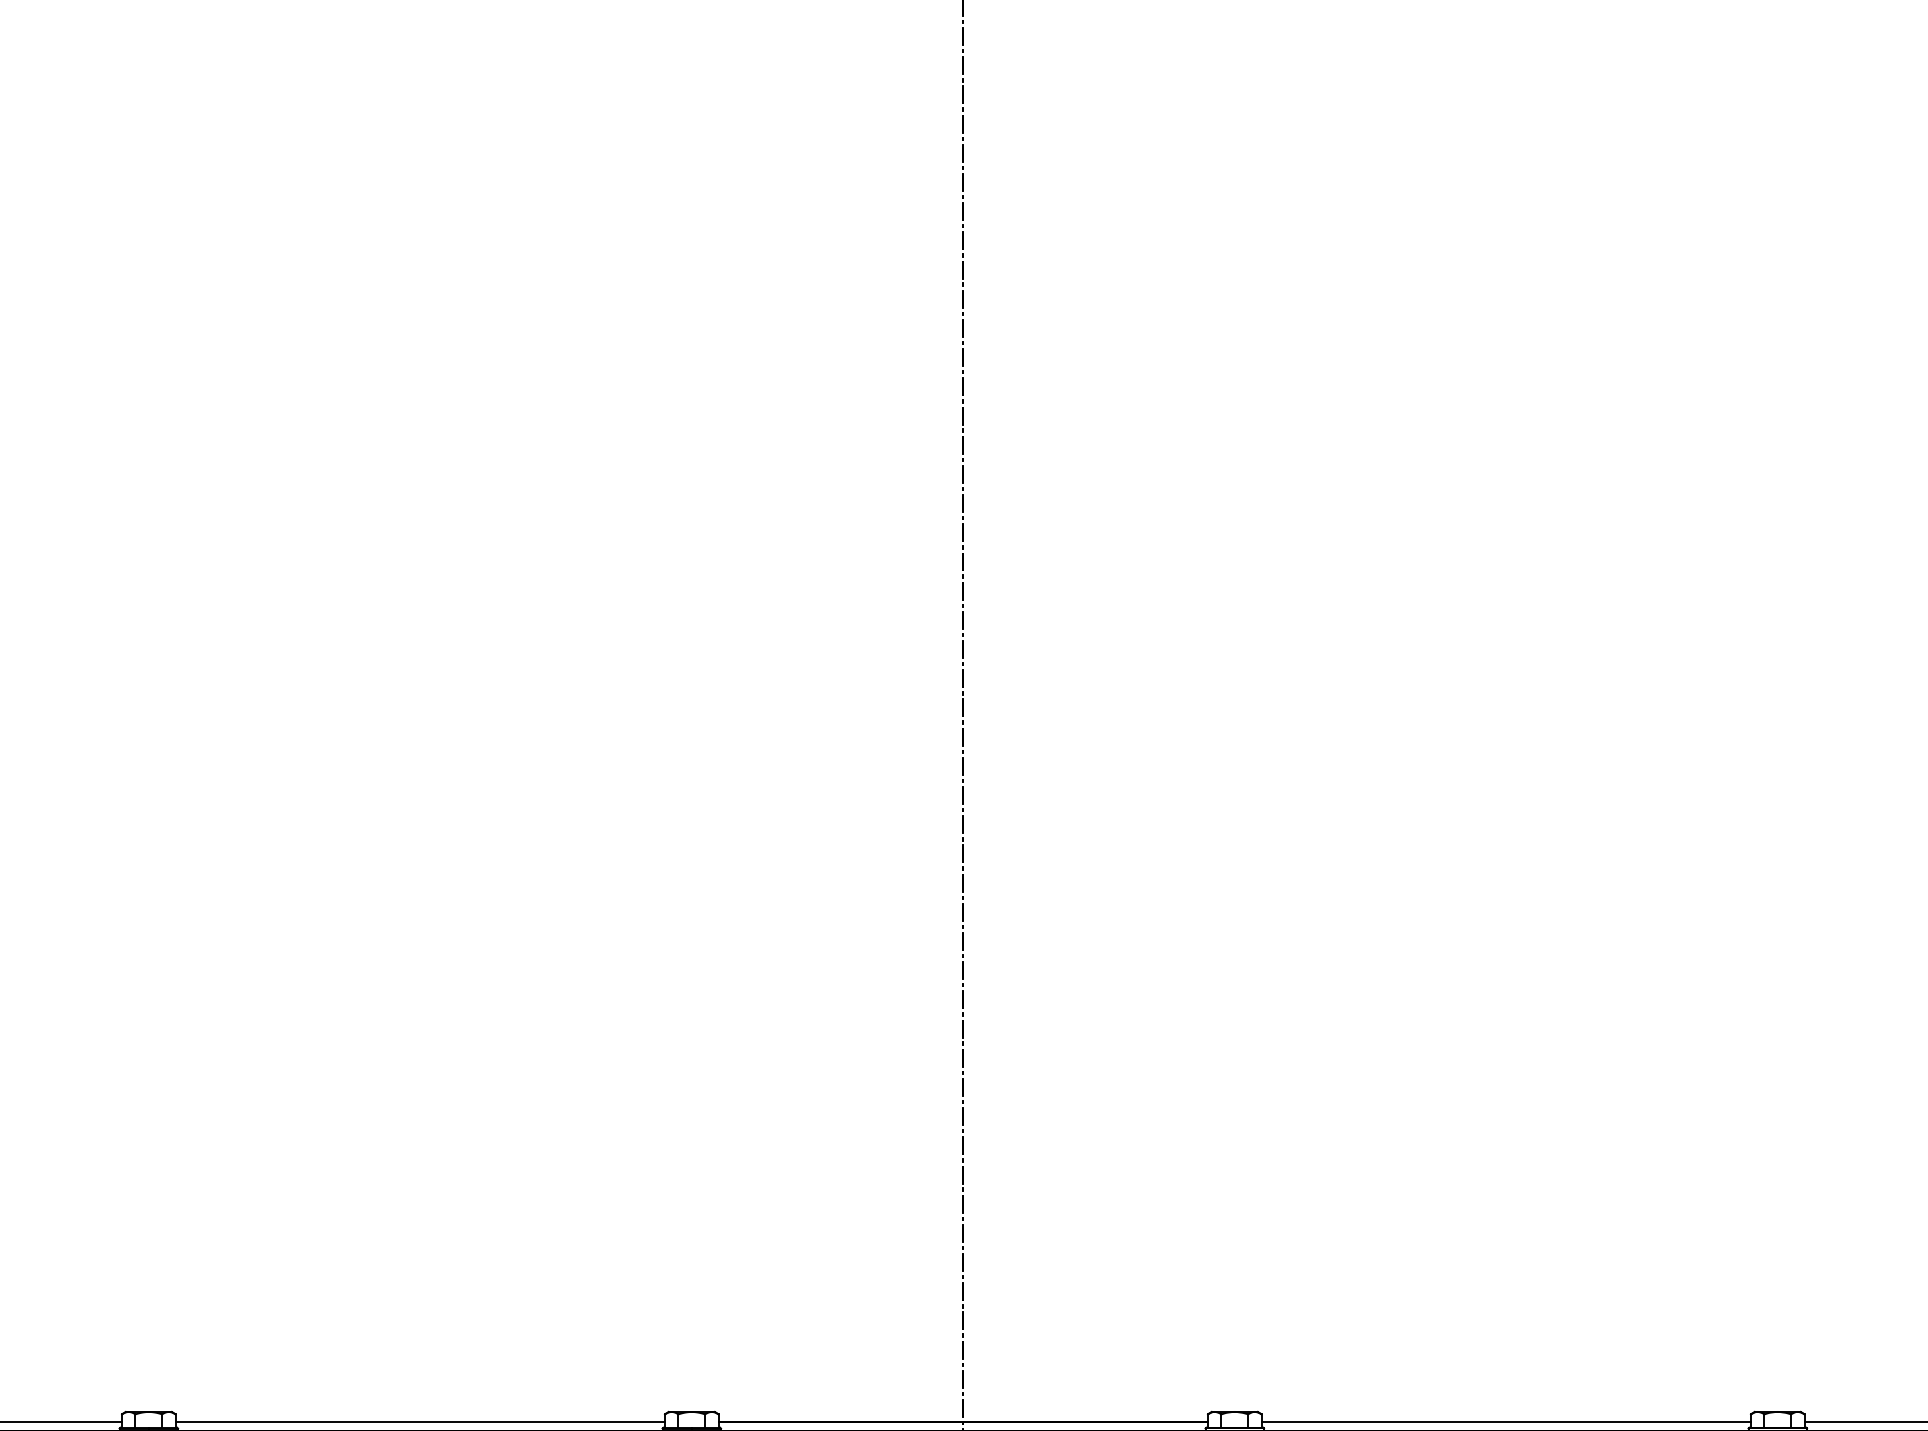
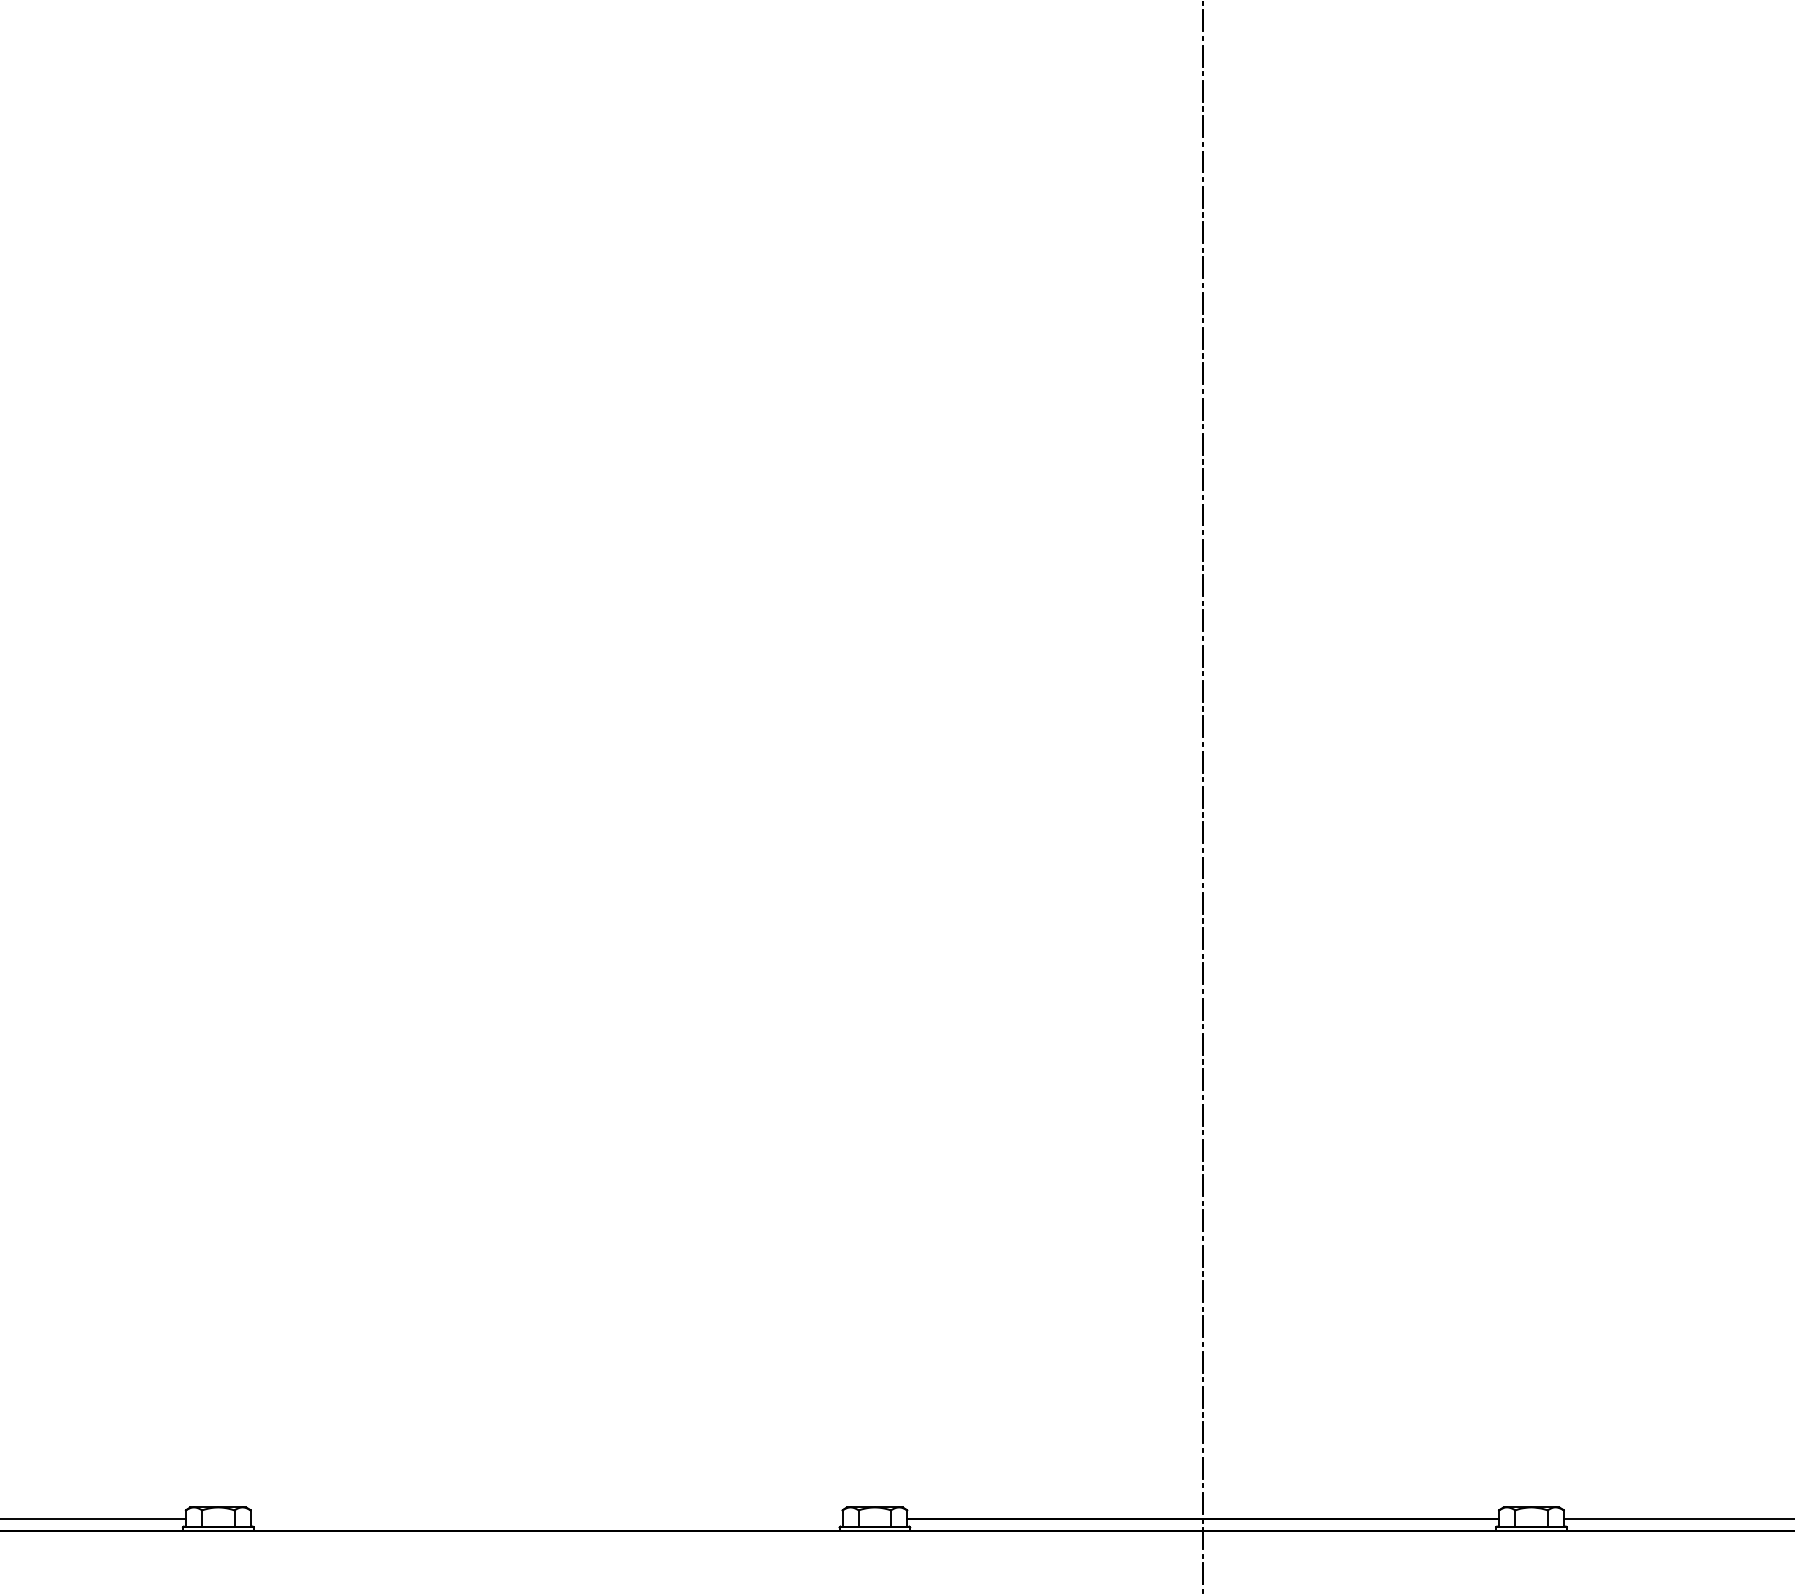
line: (420, 1421) -> (546, 1519), removed

